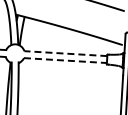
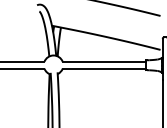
line: (66, 53) -> (104, 61), dashed -> solid
line: (65, 60) -> (104, 68), dashed -> solid

